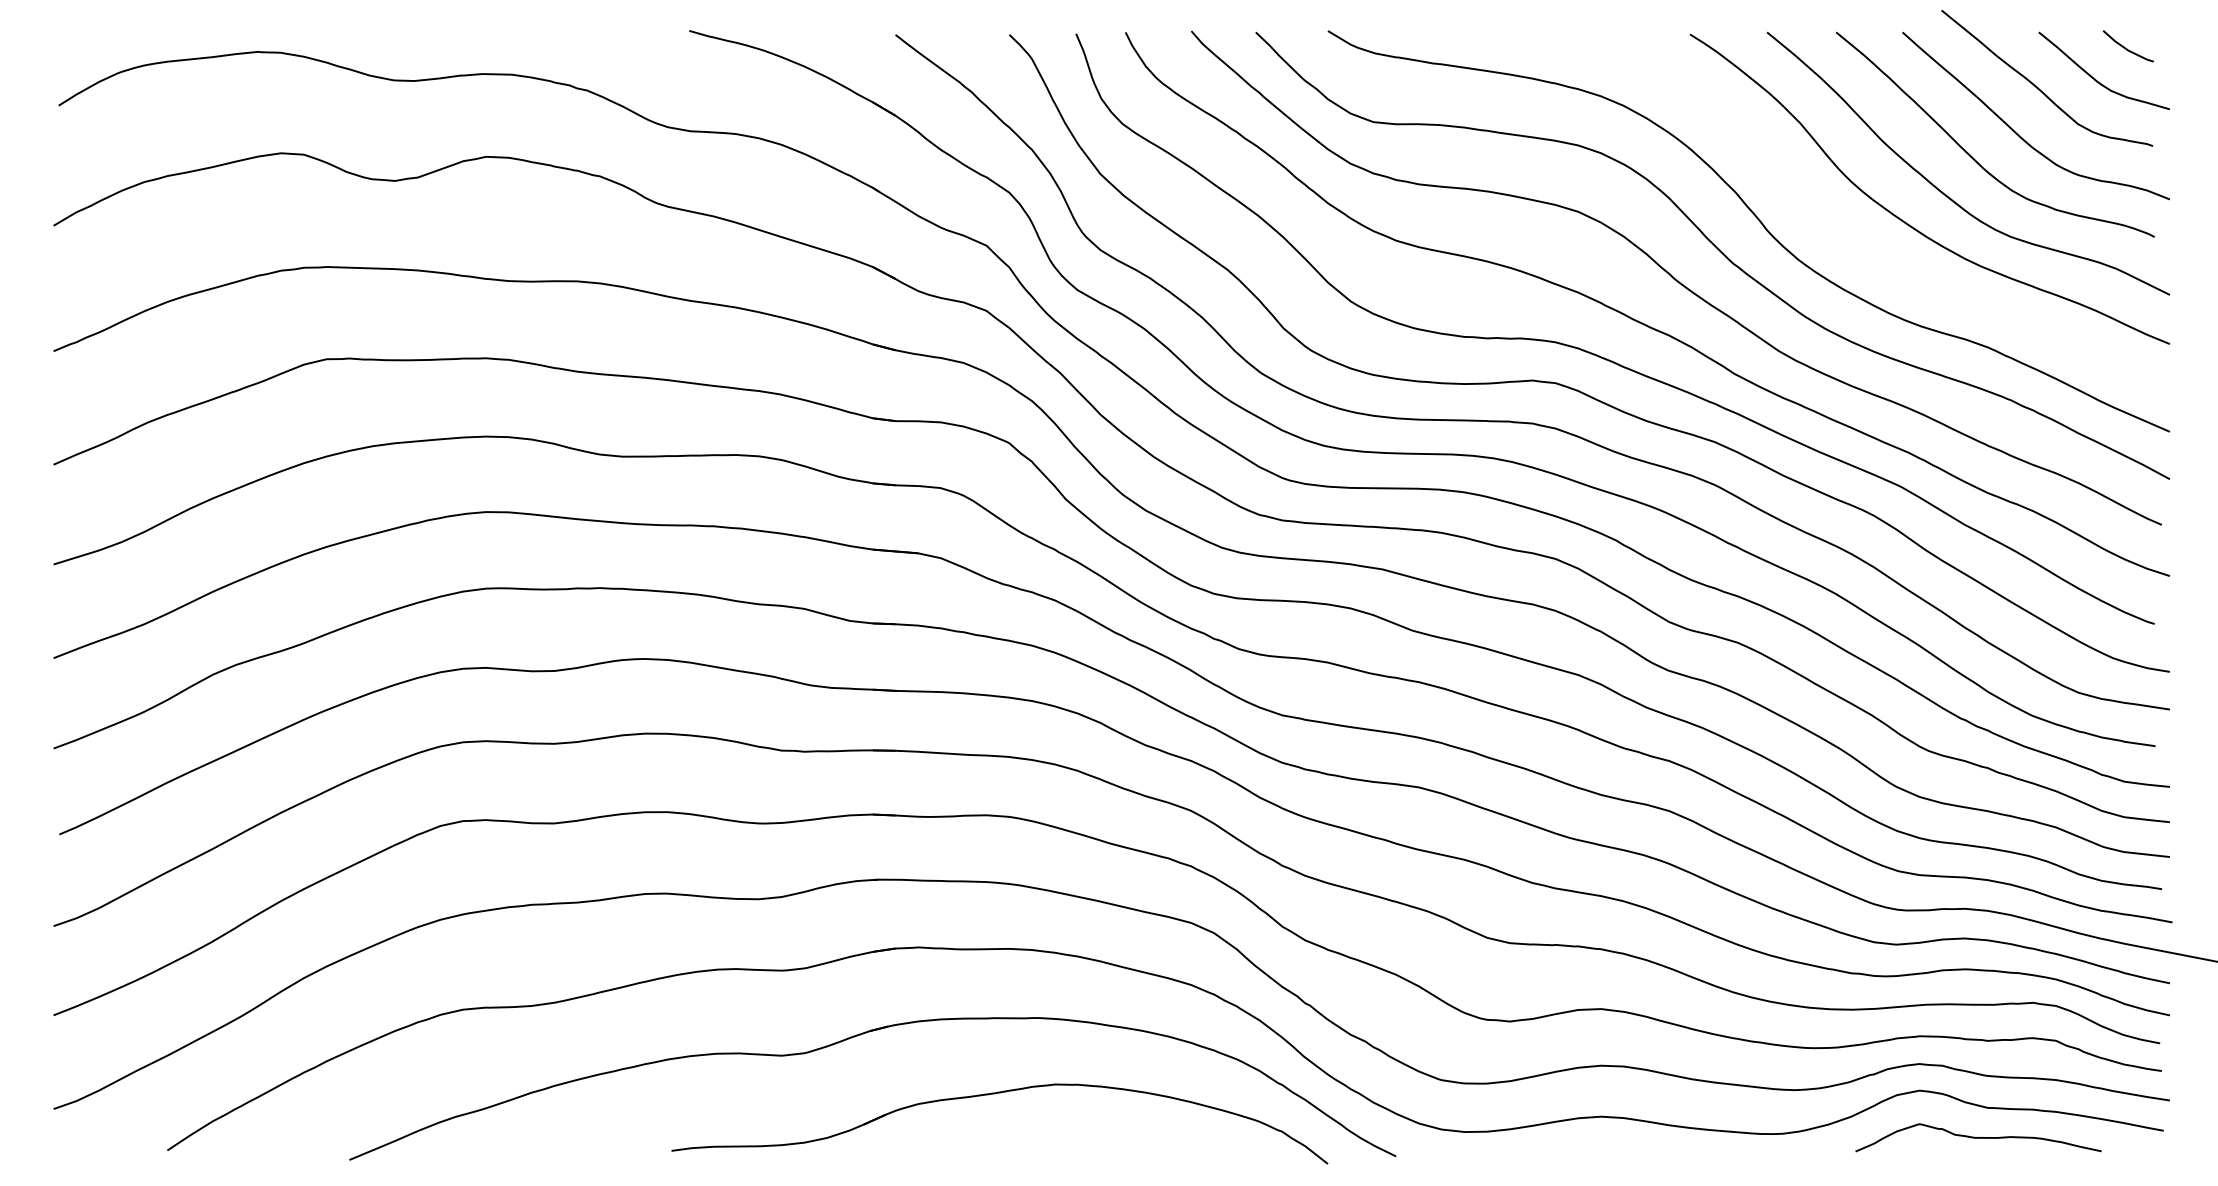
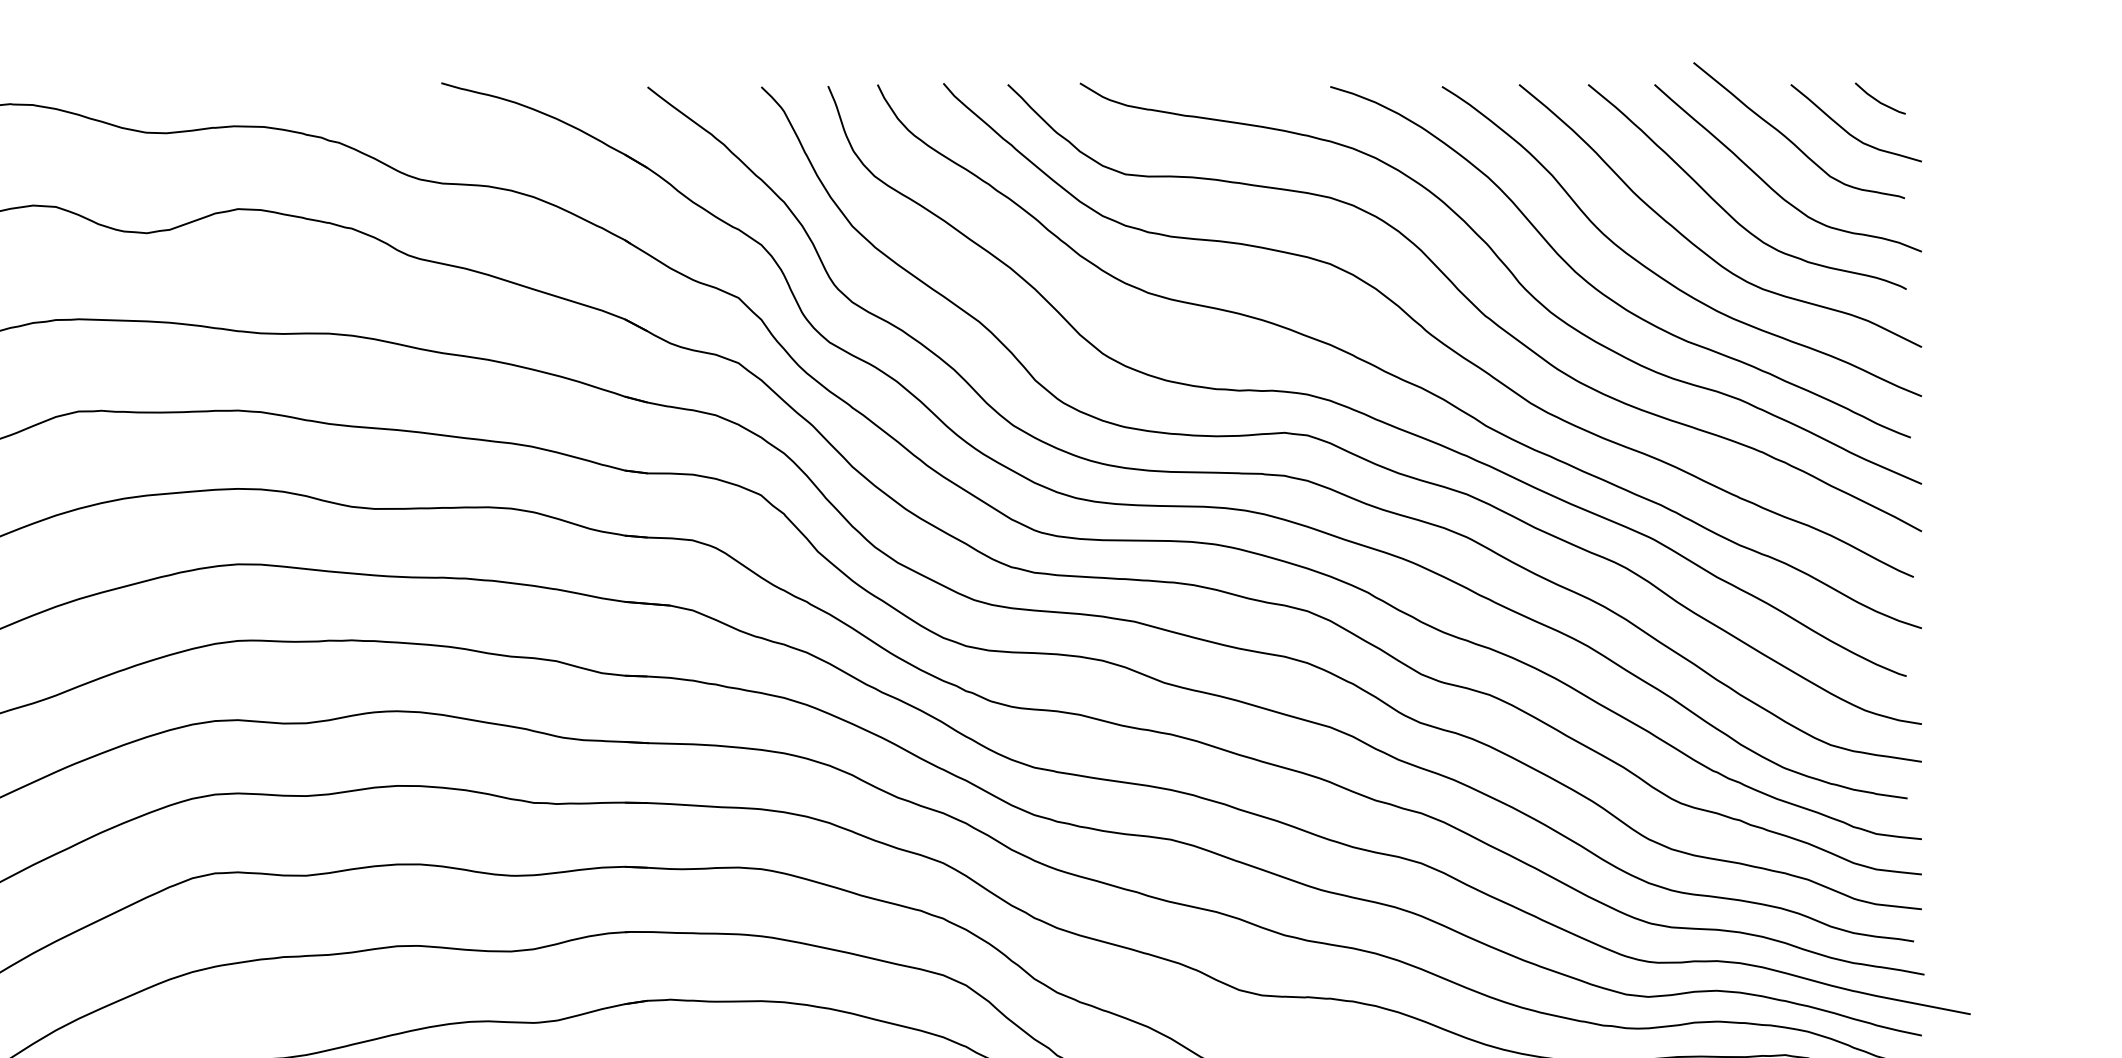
curve: (1848, 238) -> (1600, 290), added

